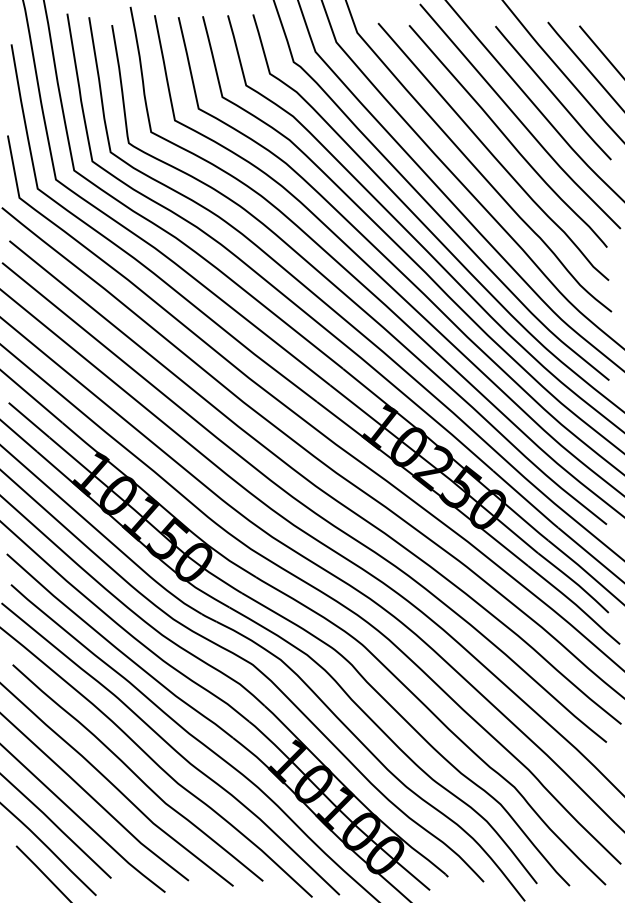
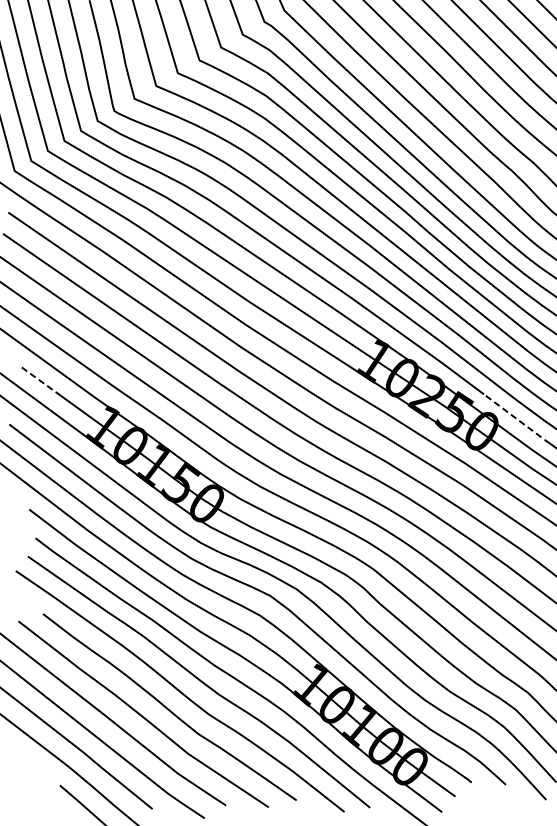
line: (29, 420) -> (40, 381), solid -> dashed
line: (526, 499) -> (517, 419), solid -> dashed

